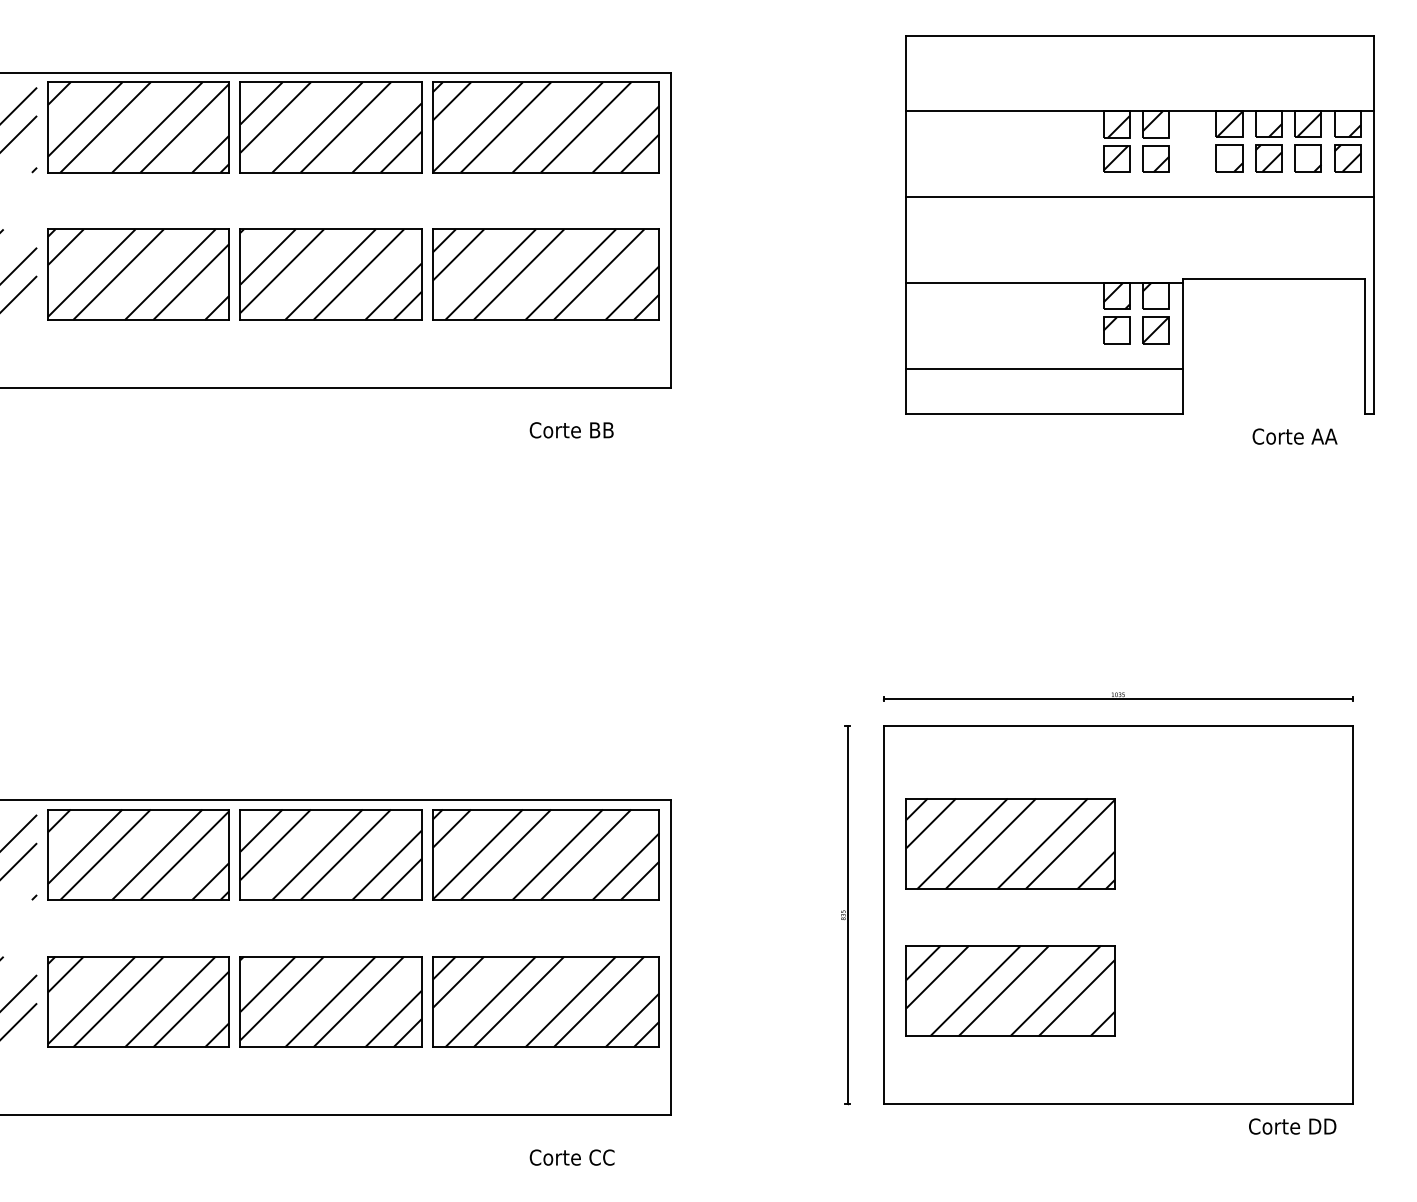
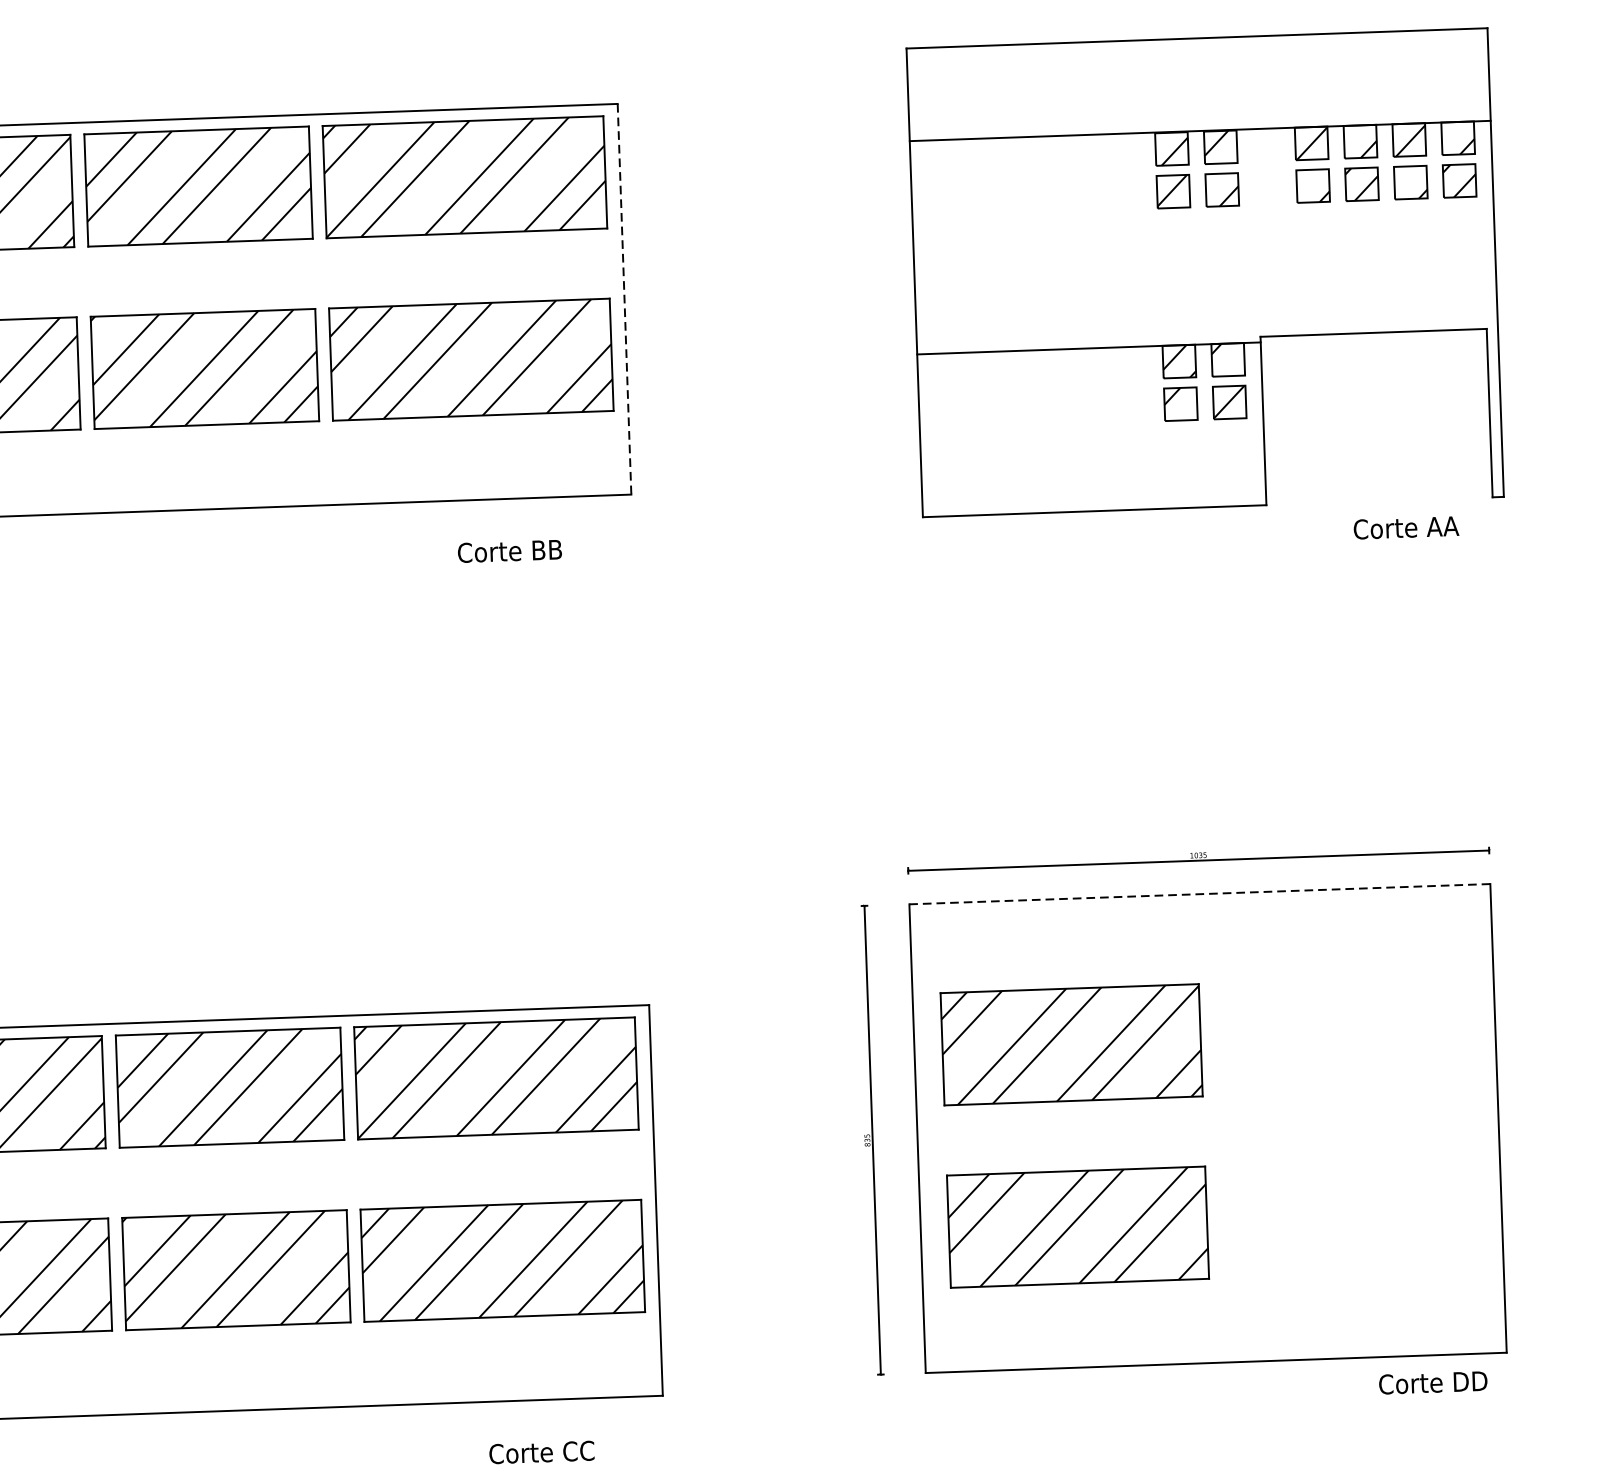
line: (1139, 196) -> (1203, 237), removed
line: (671, 230) -> (624, 299), solid -> dashed
line: (1043, 369) -> (1091, 455), removed
line: (1117, 726) -> (1198, 894), solid -> dashed

